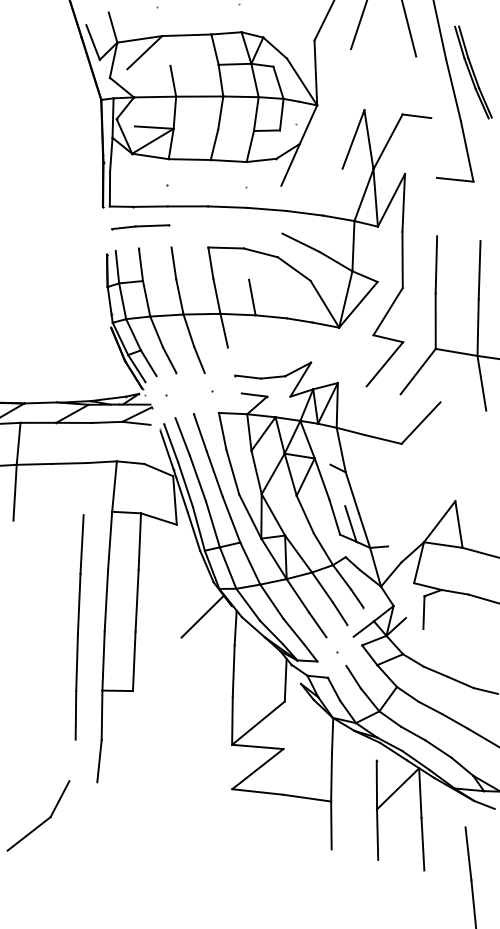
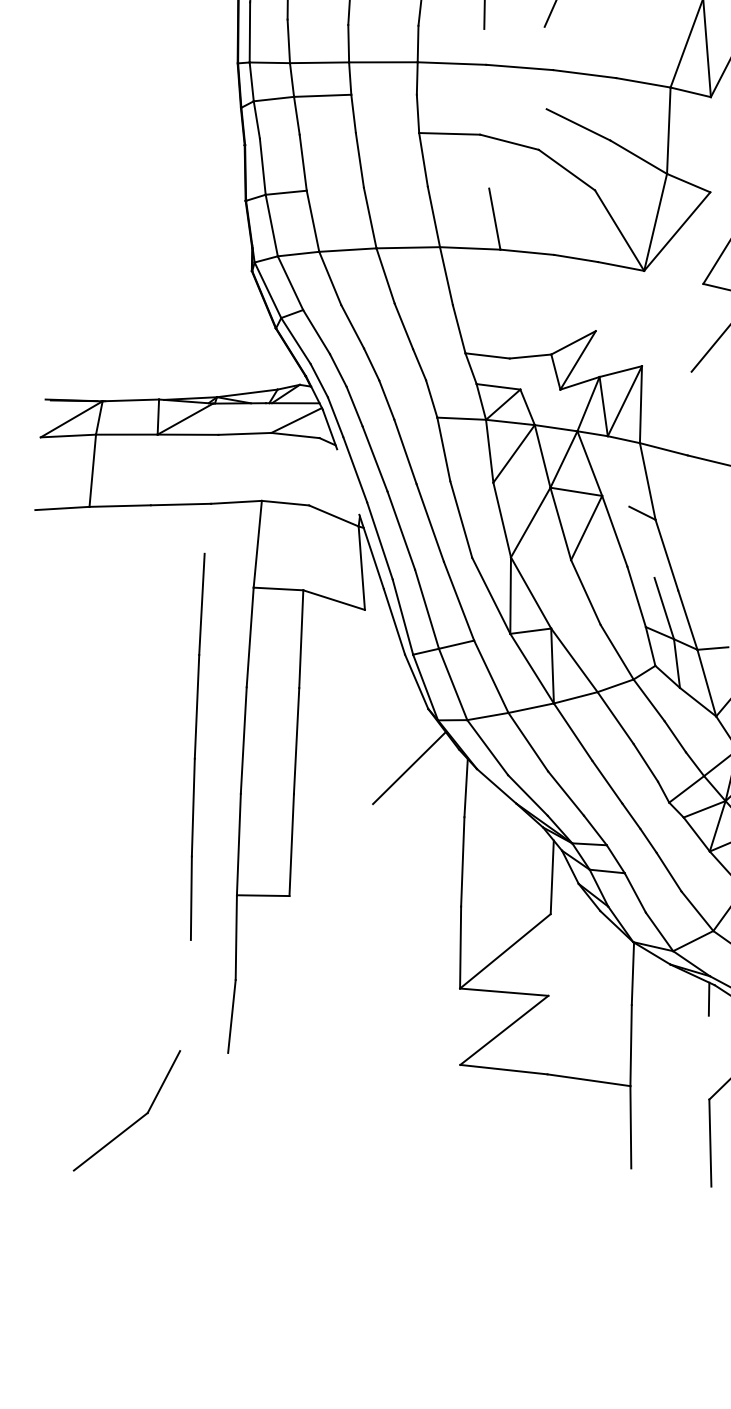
line: (166, 450) -> (347, 482), removed
line: (14, 492) -> (85, 554), removed
part: (79, 627) -> (197, 747), moved
line: (376, 784) -> (708, 1056), removed

